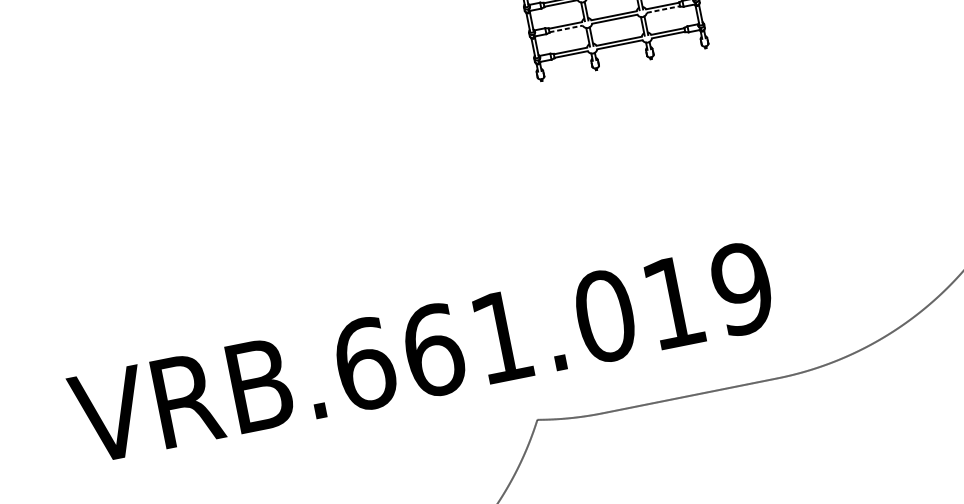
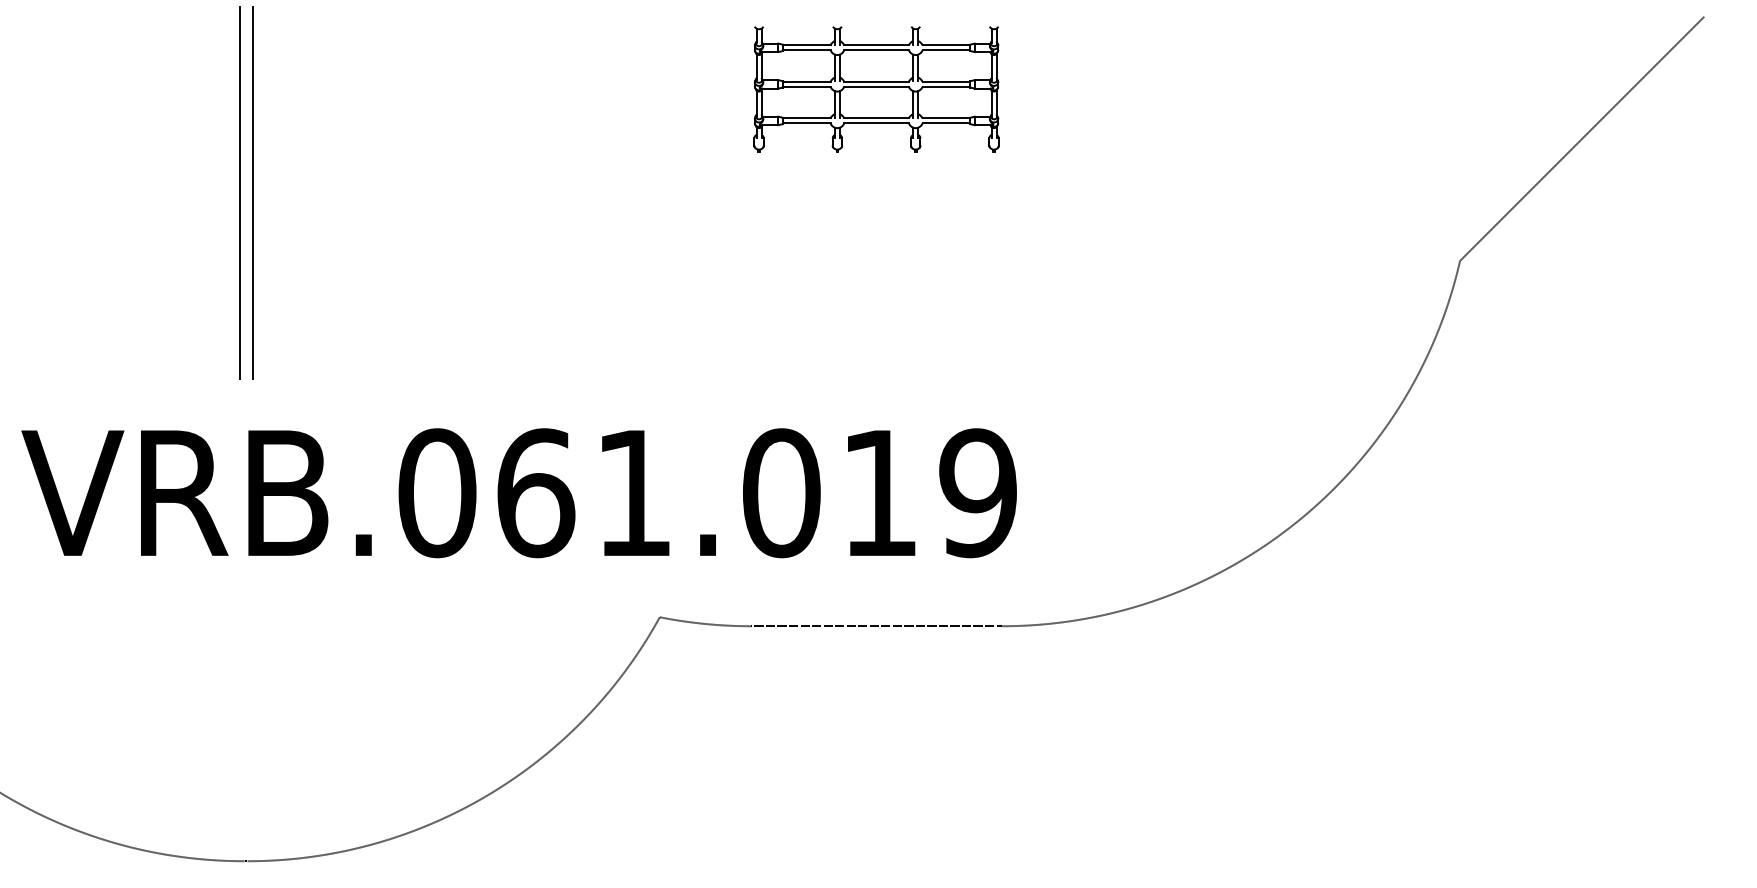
line: (663, 9) -> (946, 86), dashed -> solid
line: (565, 28) -> (806, 86), dashed -> solid
line: (193, 180) -> (252, 192), added
line: (184, 181) -> (239, 192), added
text: (364, 364) -> (437, 493), VRB.661.019 -> VRB.061.019

